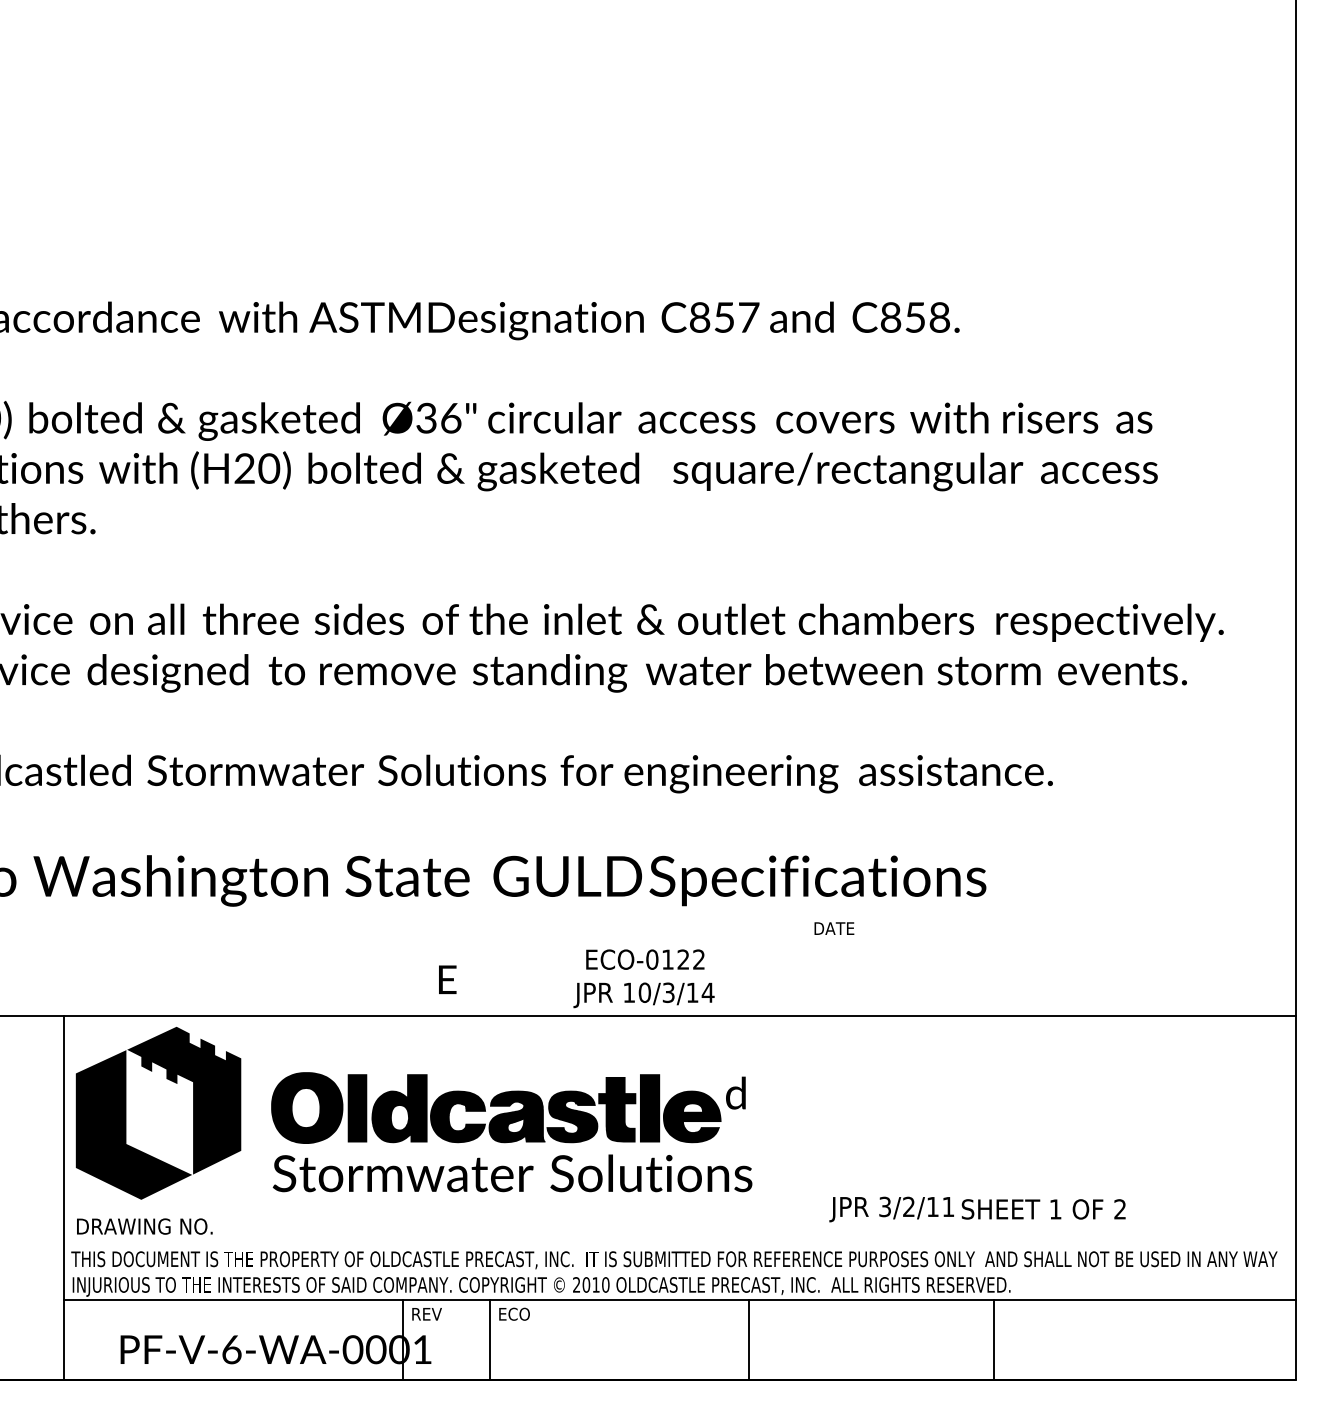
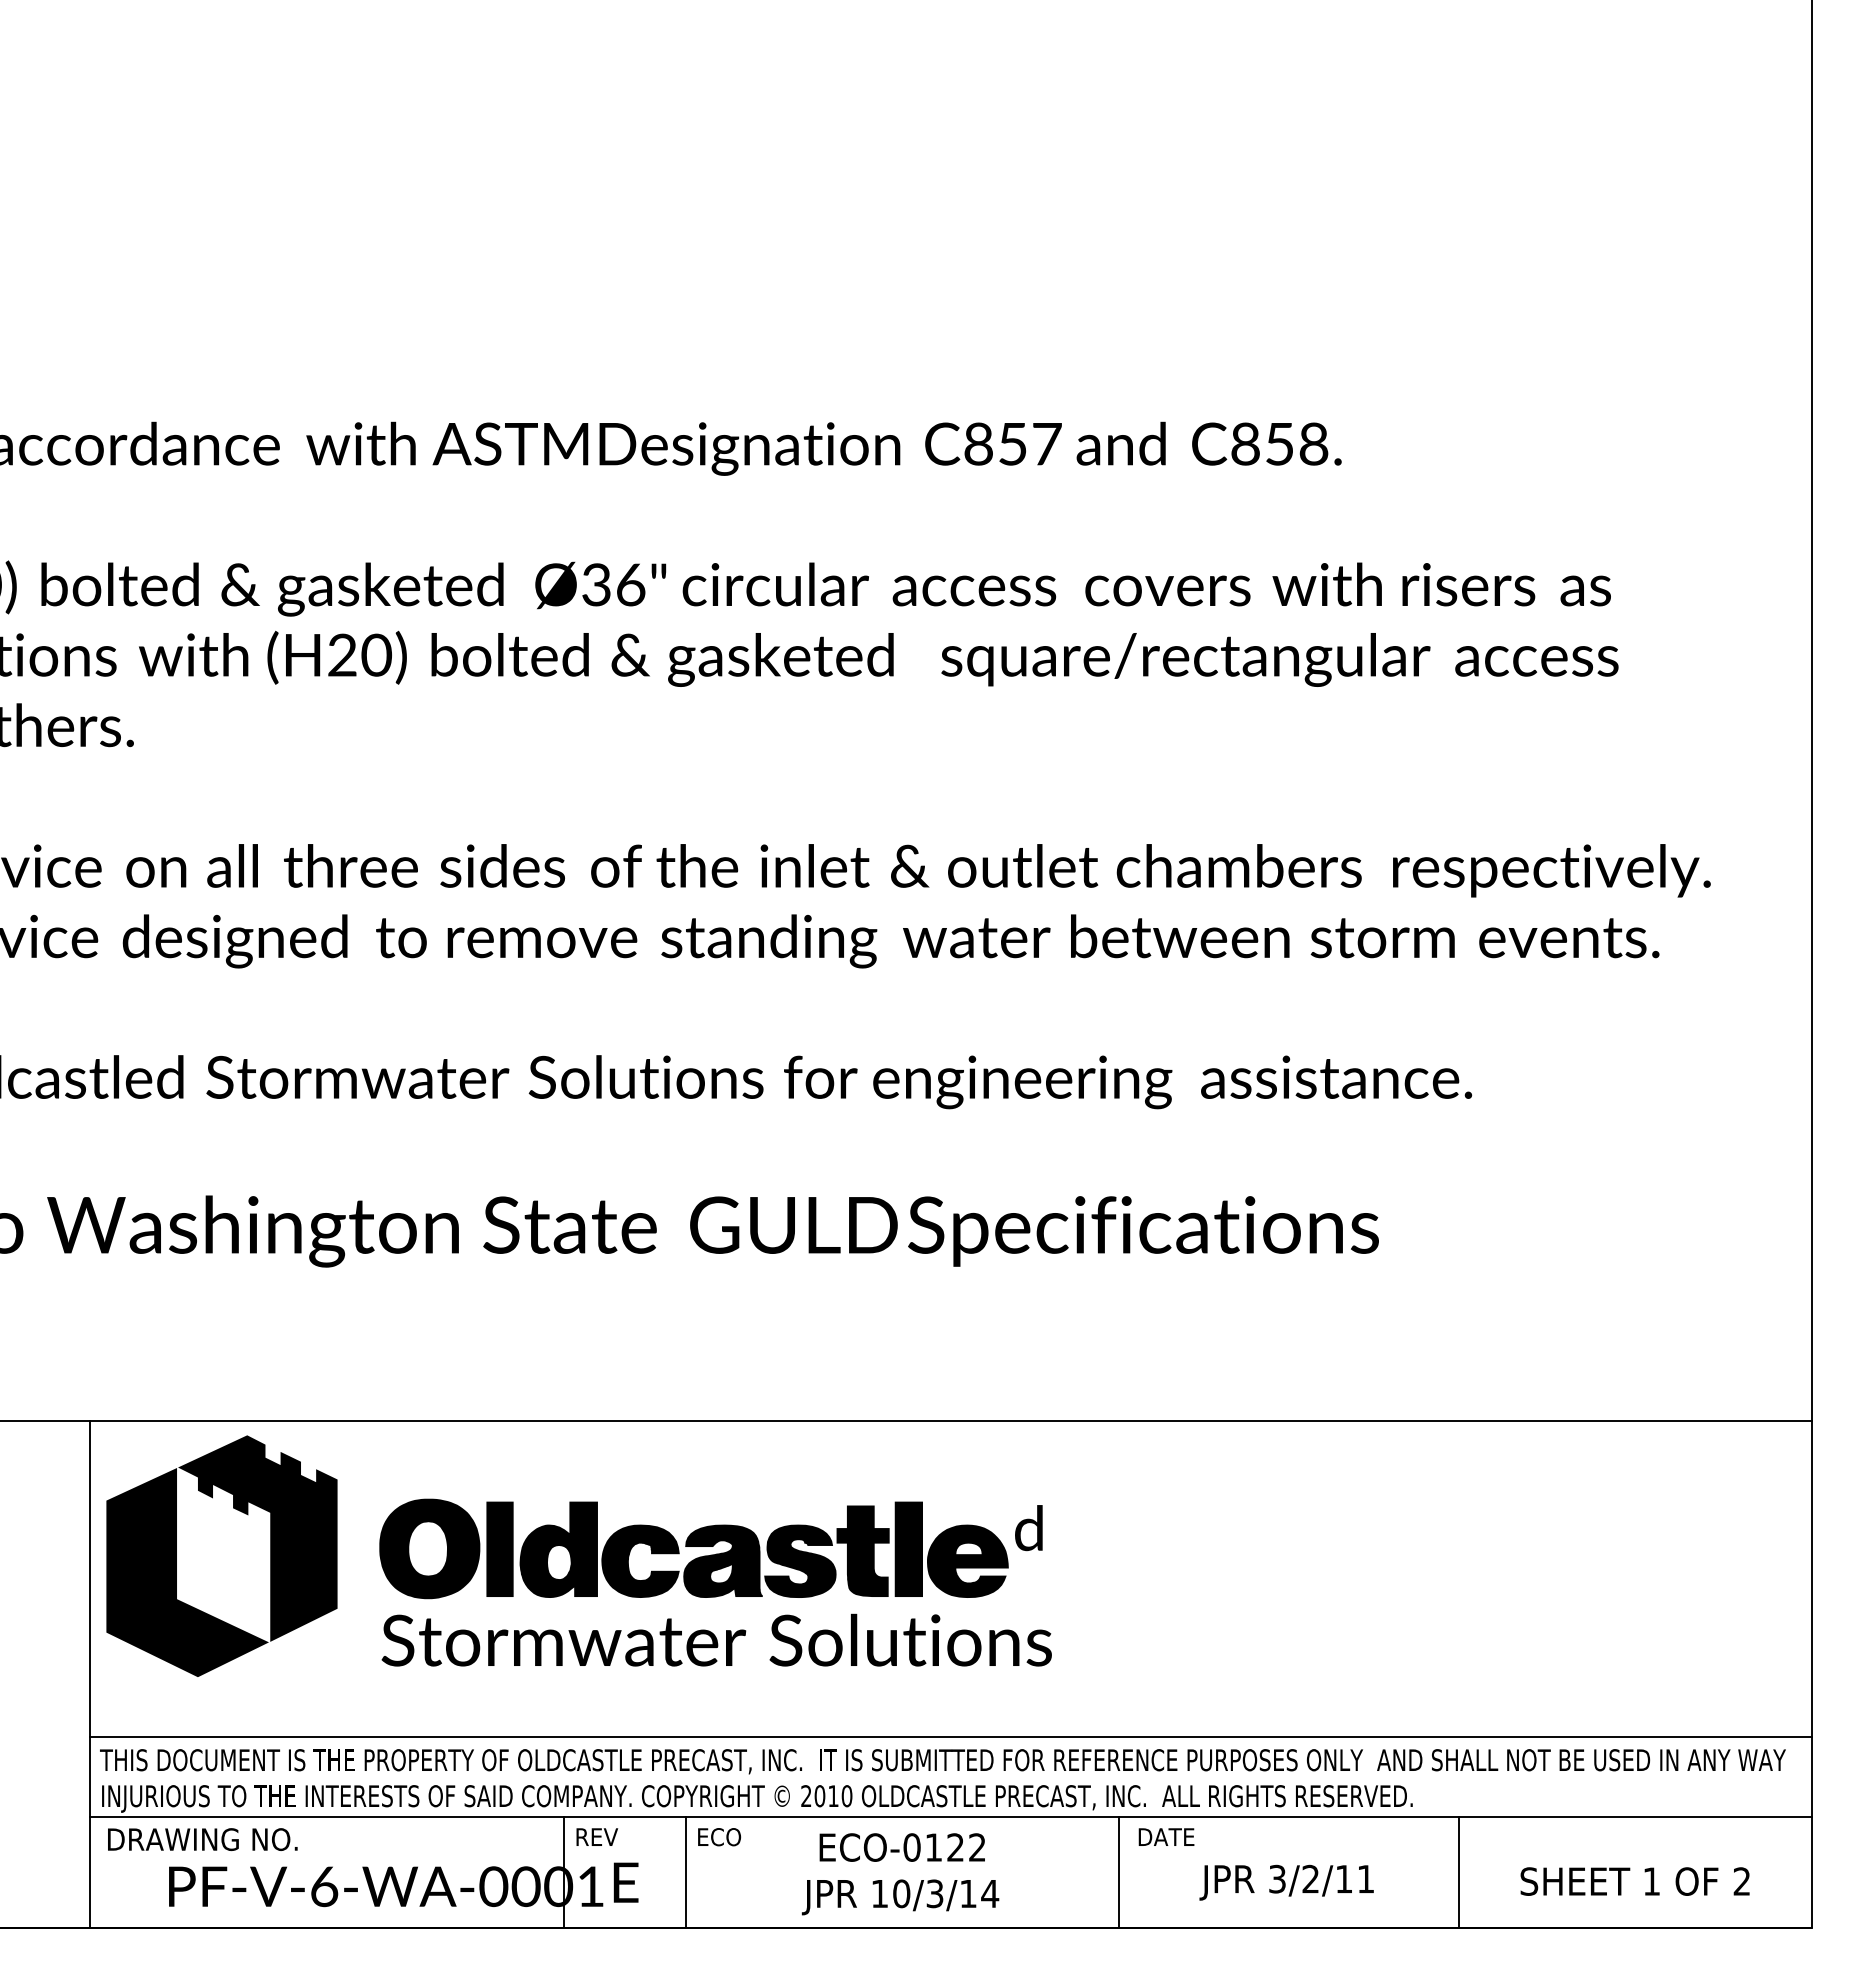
text: (834, 928) -> (1166, 1836), moved
text: (644, 978) -> (900, 1874), moved
text: (447, 979) -> (625, 1882), moved
text: (891, 1209) -> (1286, 1882), moved
text: (1043, 1209) -> (1634, 1881), moved
text: (144, 1226) -> (202, 1839), moved
line: (680, 1242) -> (951, 1736), added
line: (748, 1339) -> (1118, 1872), moved
line: (993, 1339) -> (1459, 1872), moved

